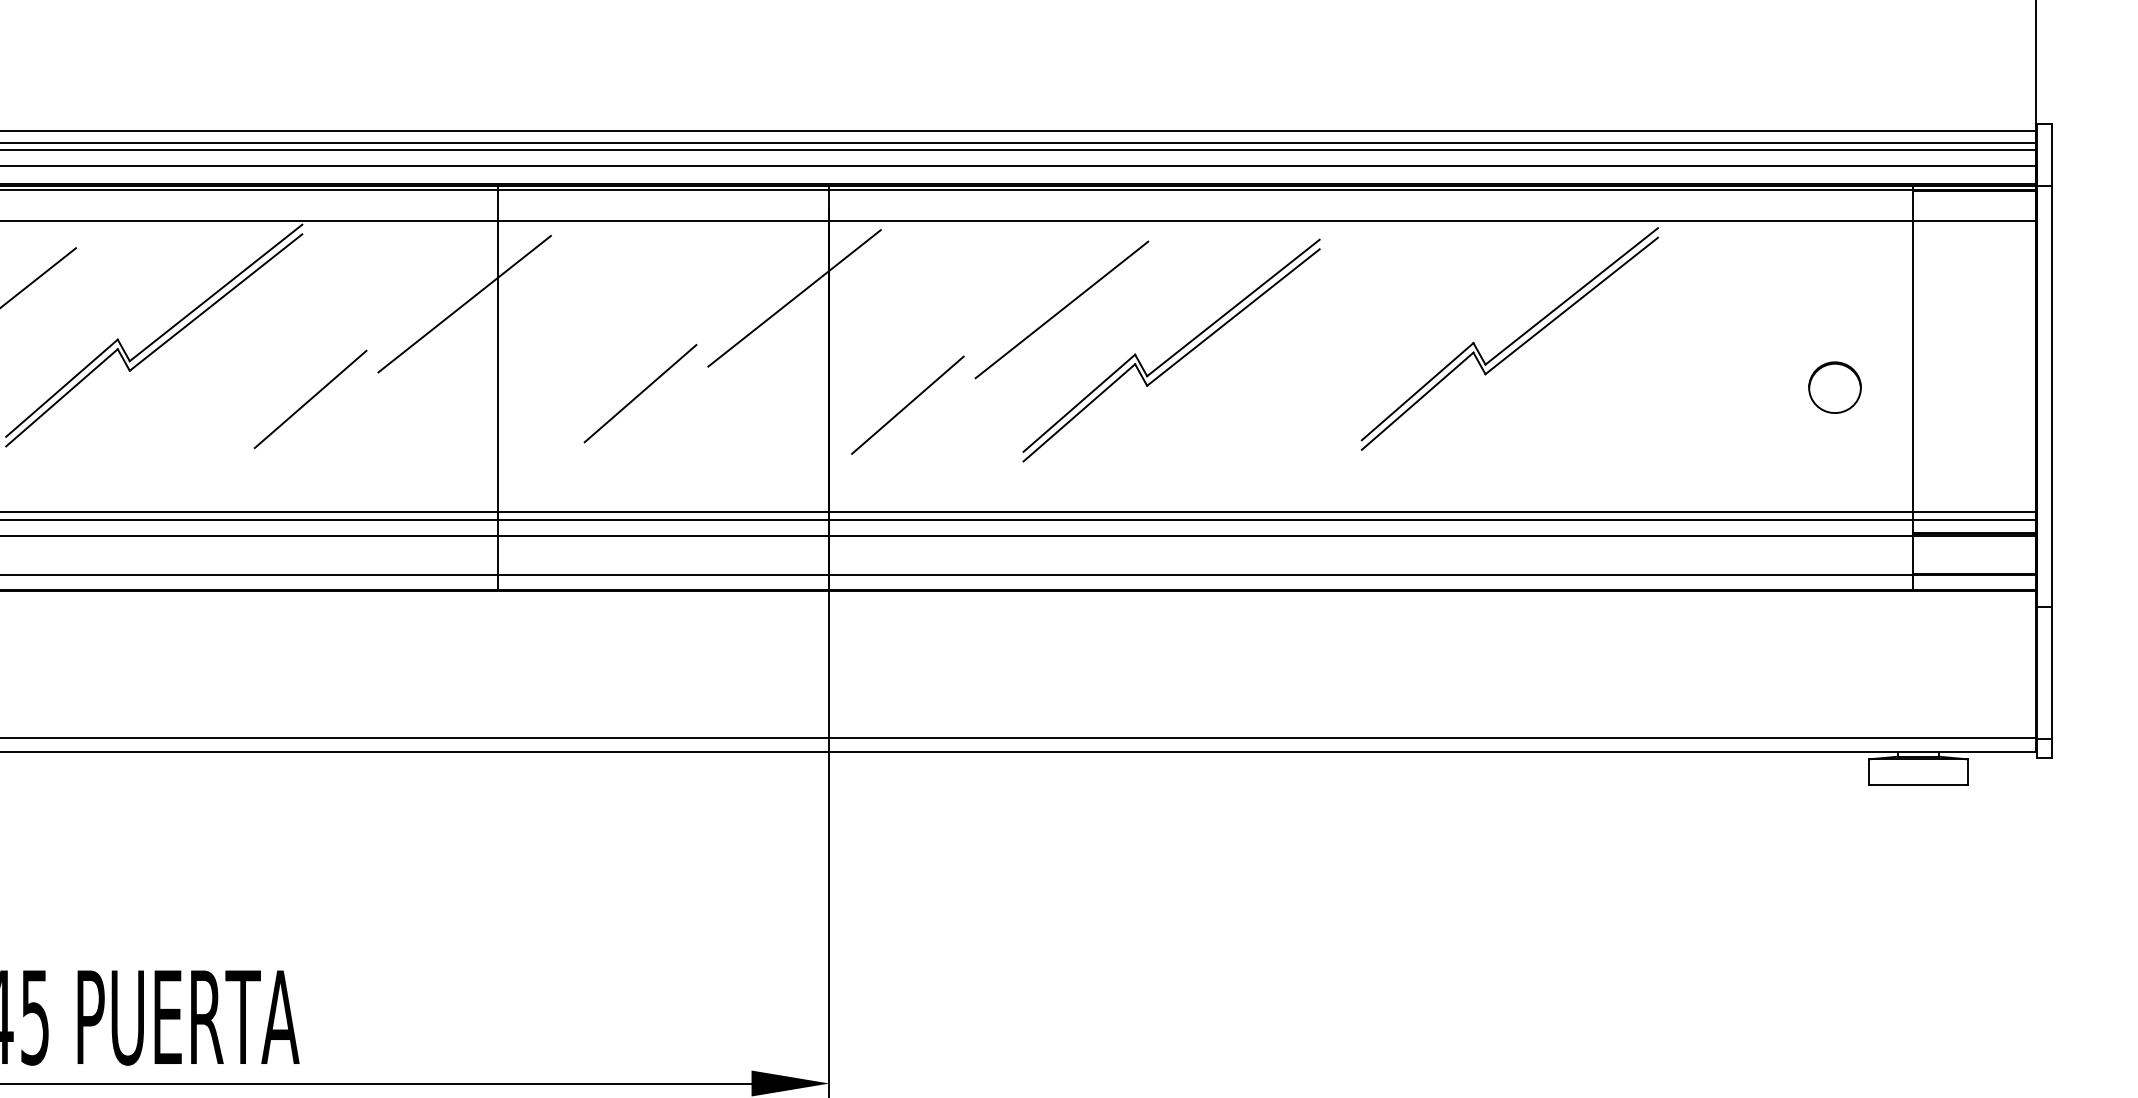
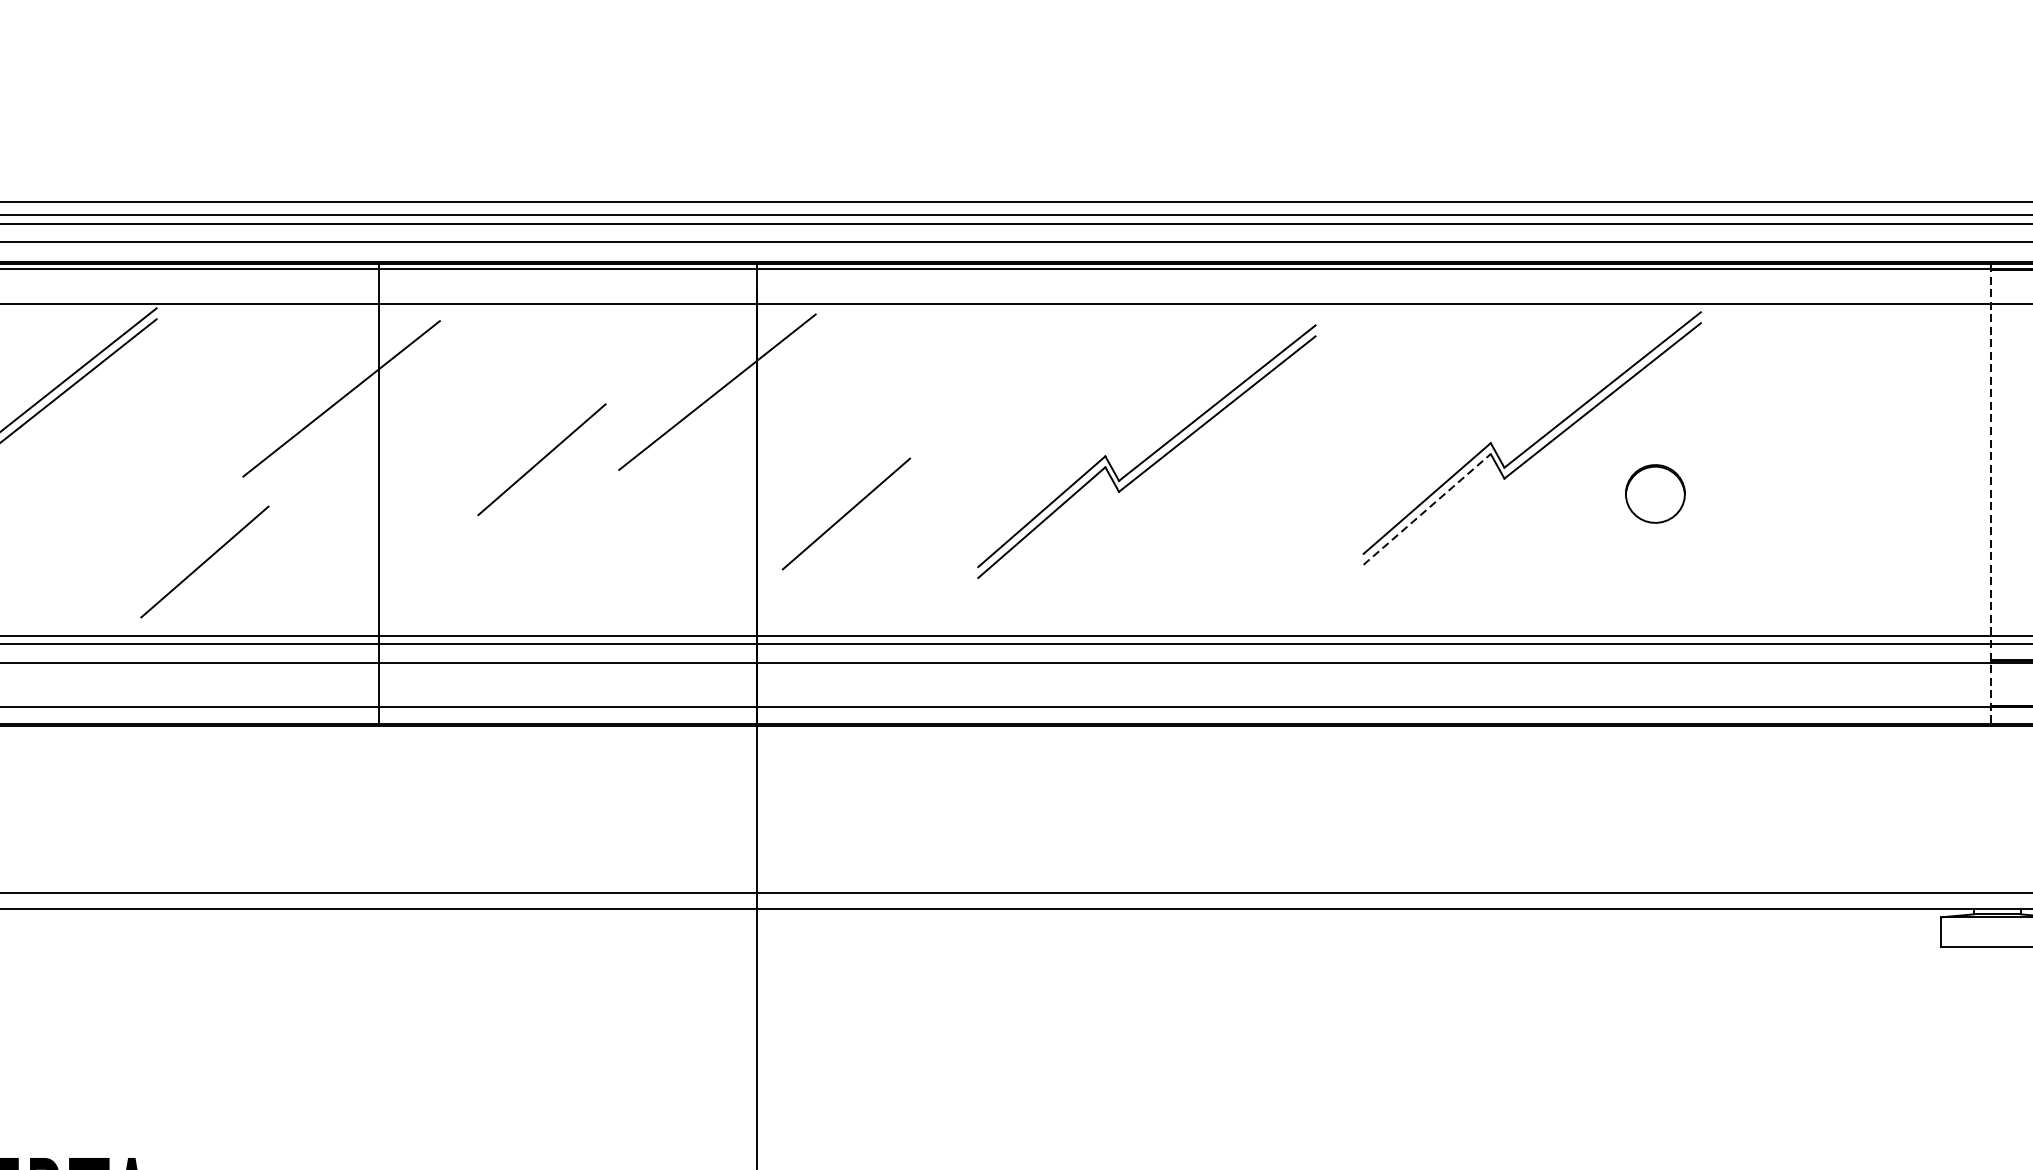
line: (1061, 309) -> (1021, 404), removed
part: (1834, 387) -> (1654, 493), moved
line: (1912, 388) -> (1990, 494), solid -> dashed
line: (640, 393) -> (541, 459), moved
line: (310, 399) -> (204, 562), moved
line: (1417, 401) -> (1426, 509), solid -> dashed

